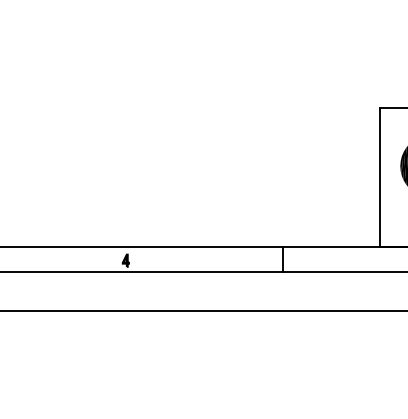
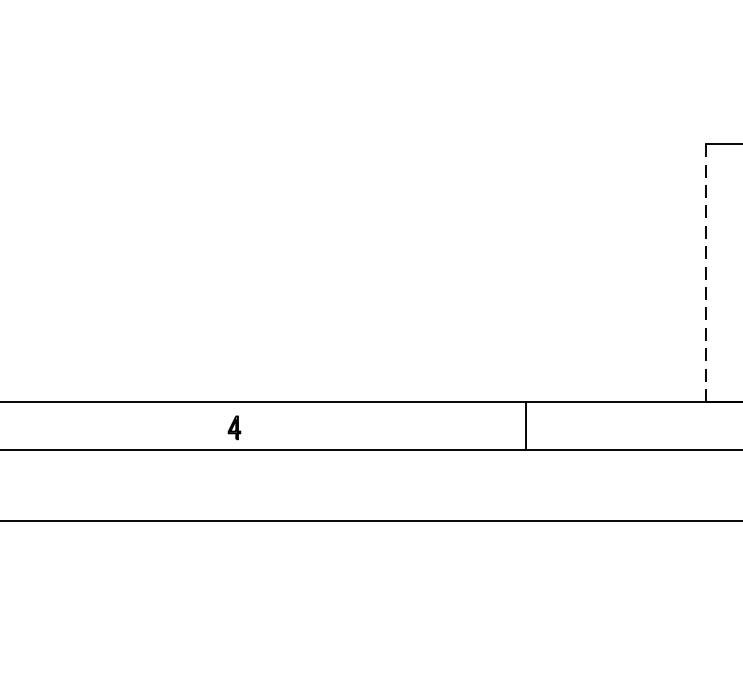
line: (379, 177) -> (704, 273), solid -> dashed

